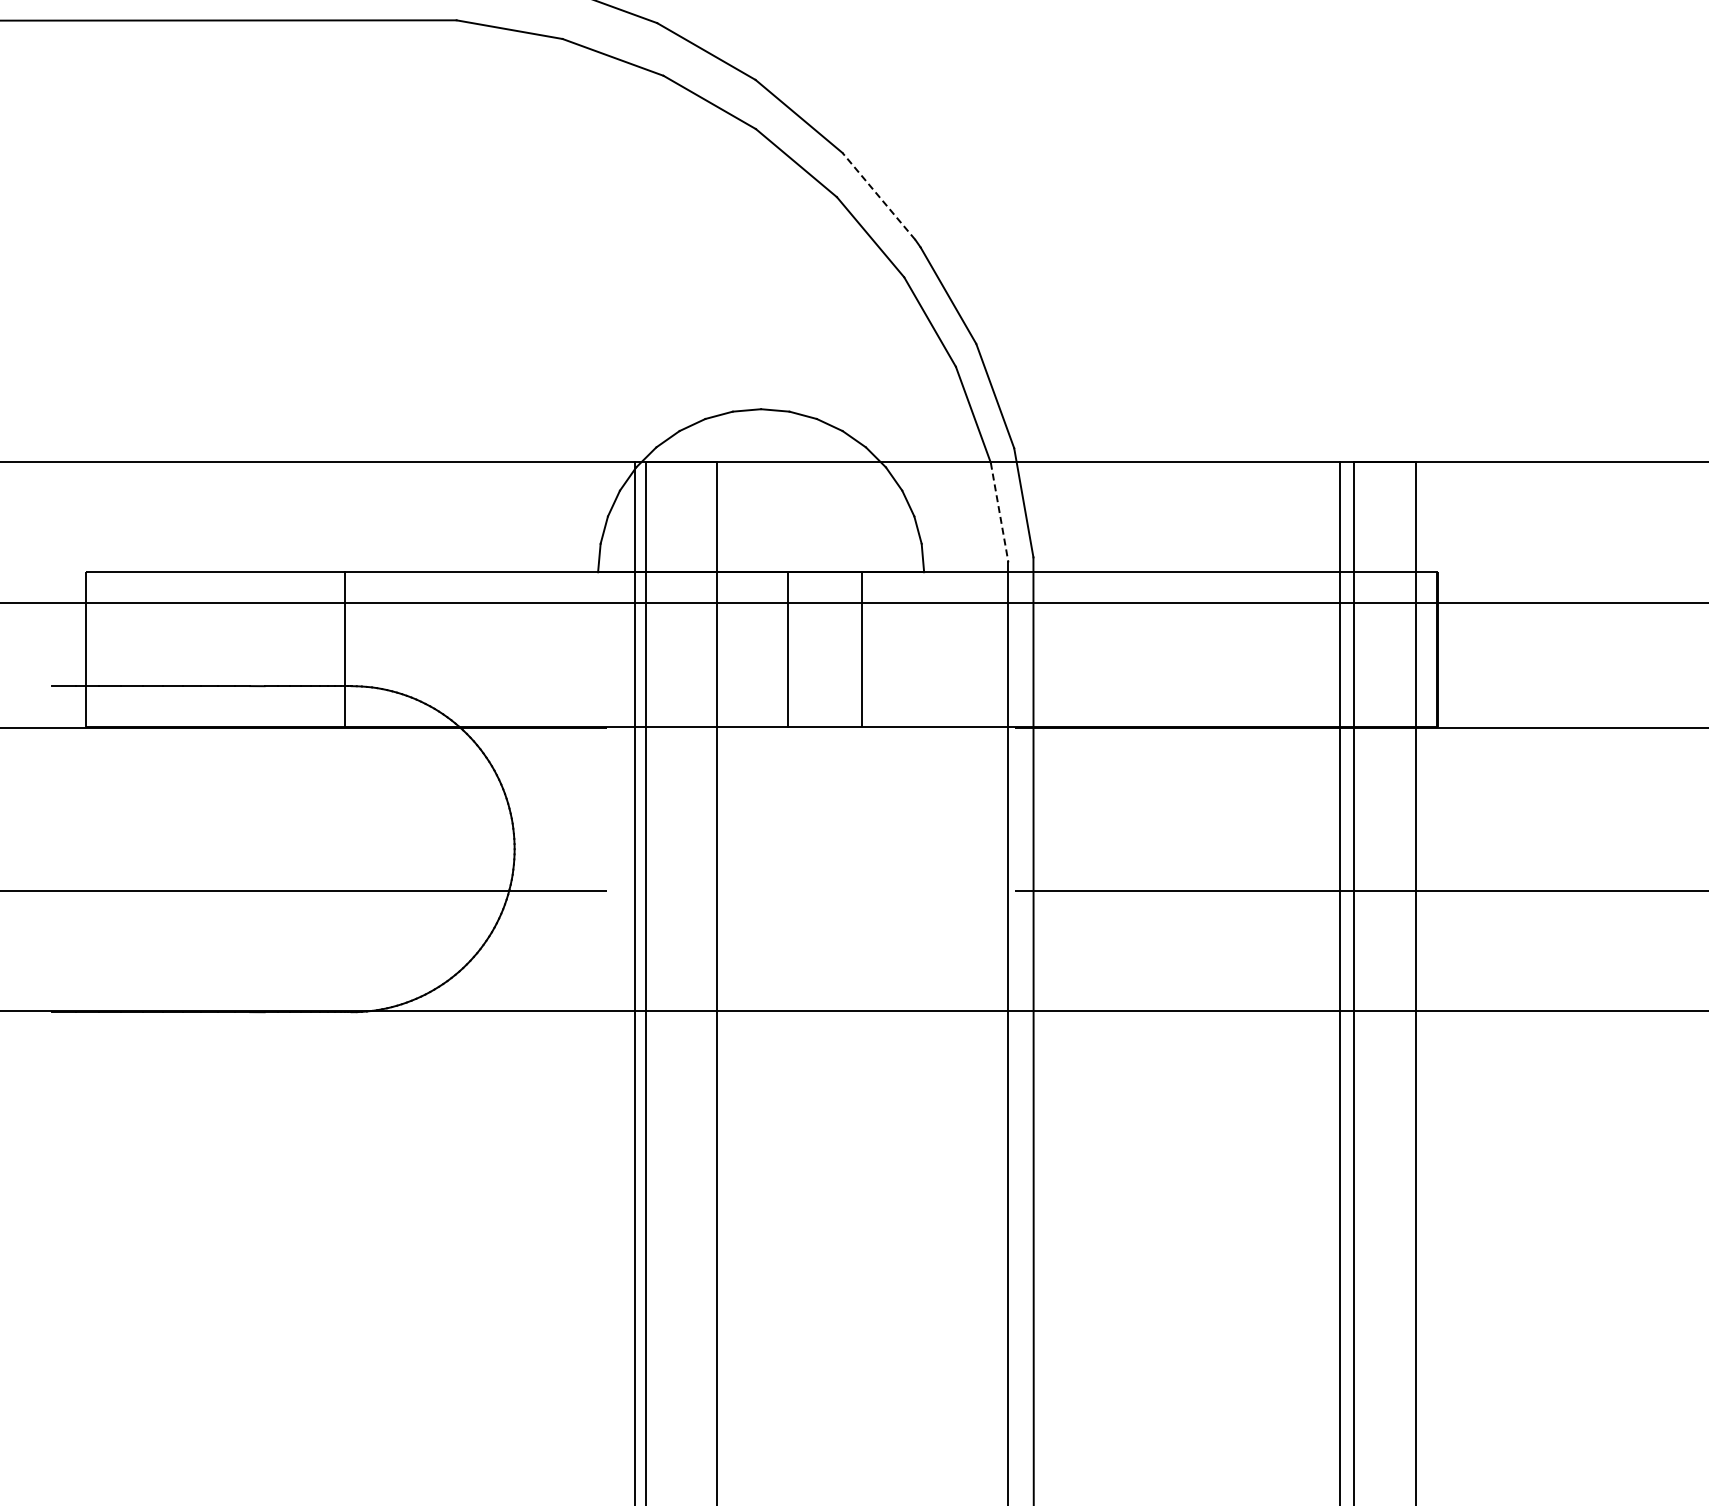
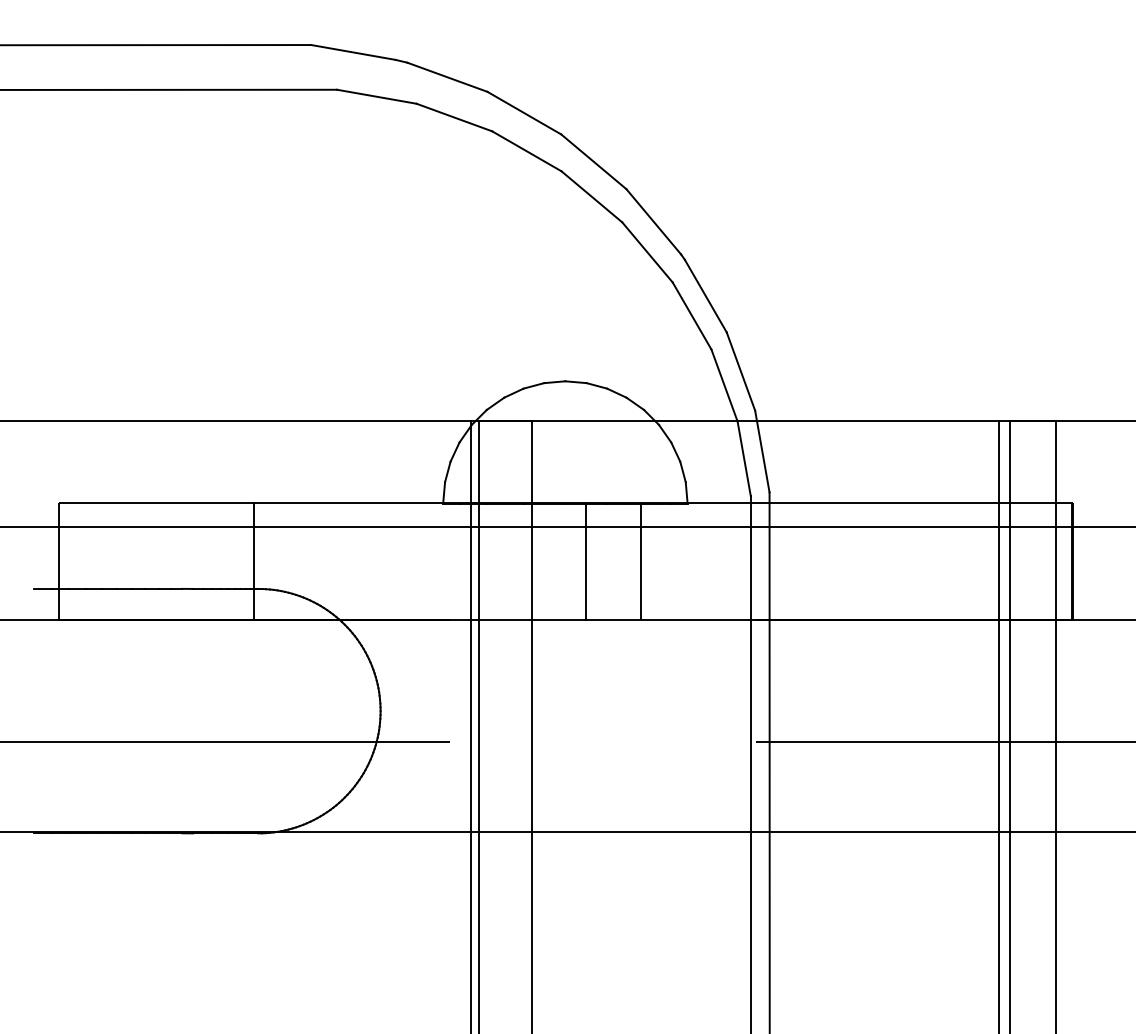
line: (878, 196) -> (653, 221), dashed -> solid
line: (999, 512) -> (744, 458), dashed -> solid

